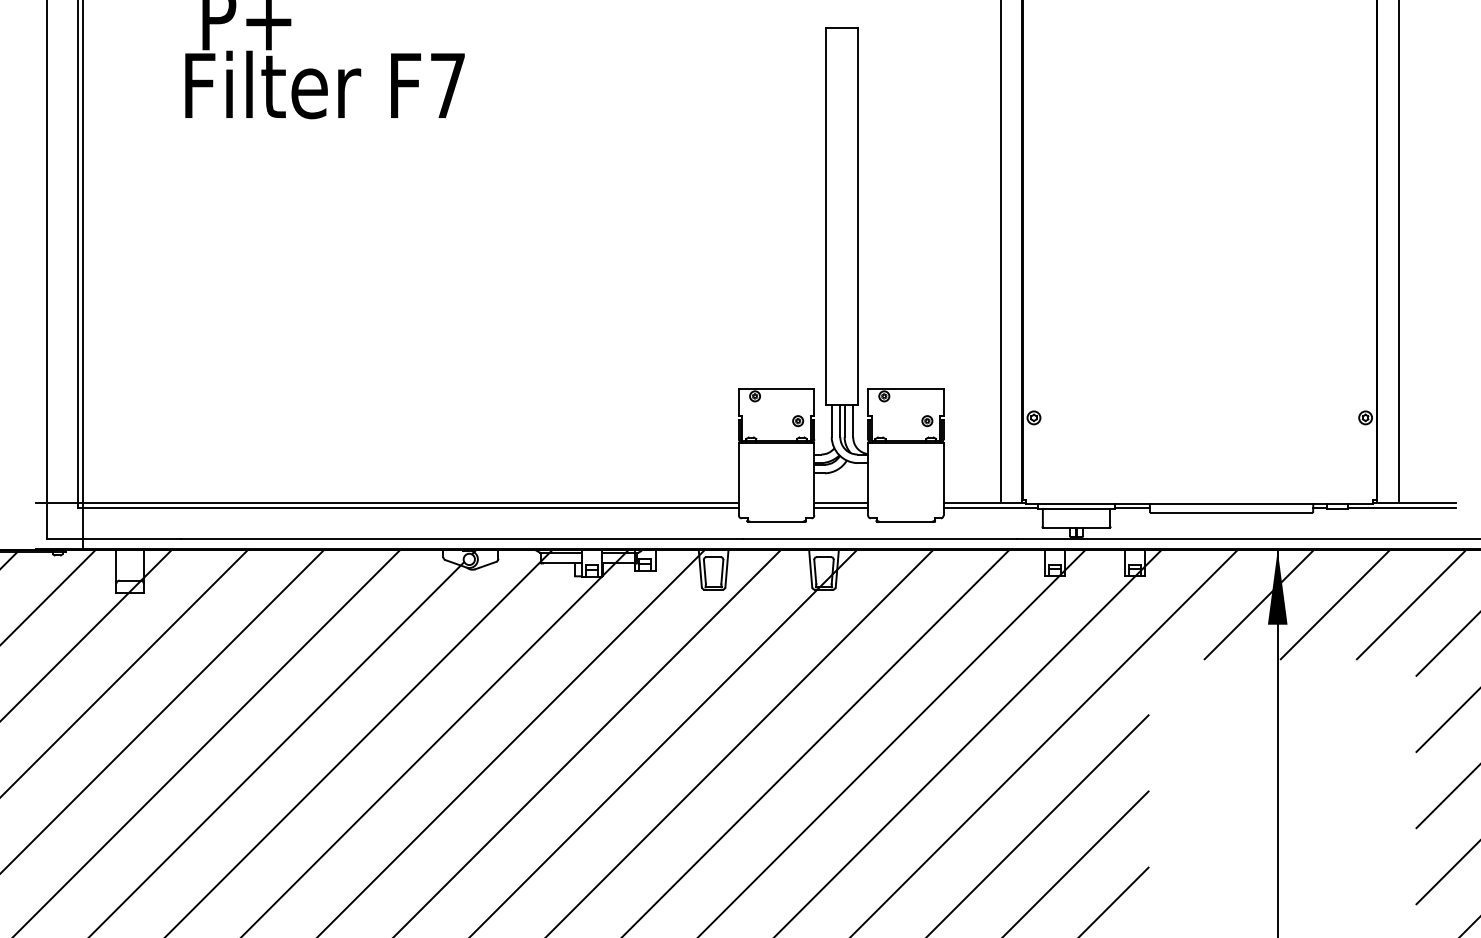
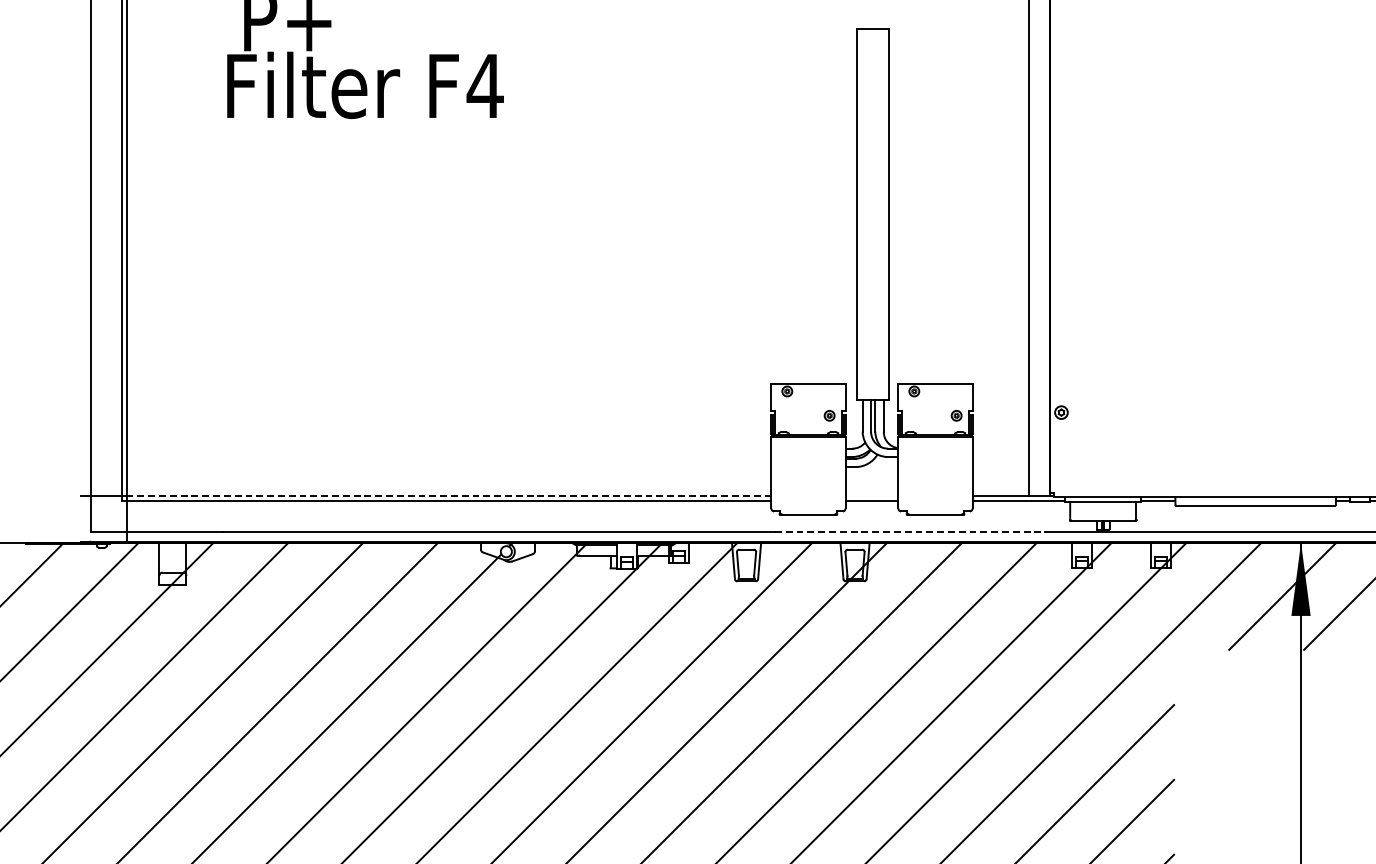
text: (447, 85) -> (484, 85), F7 -> F4
line: (410, 502) -> (448, 495), solid -> dashed
line: (841, 502) -> (872, 495), removed
line: (880, 538) -> (910, 531), solid -> dashed

